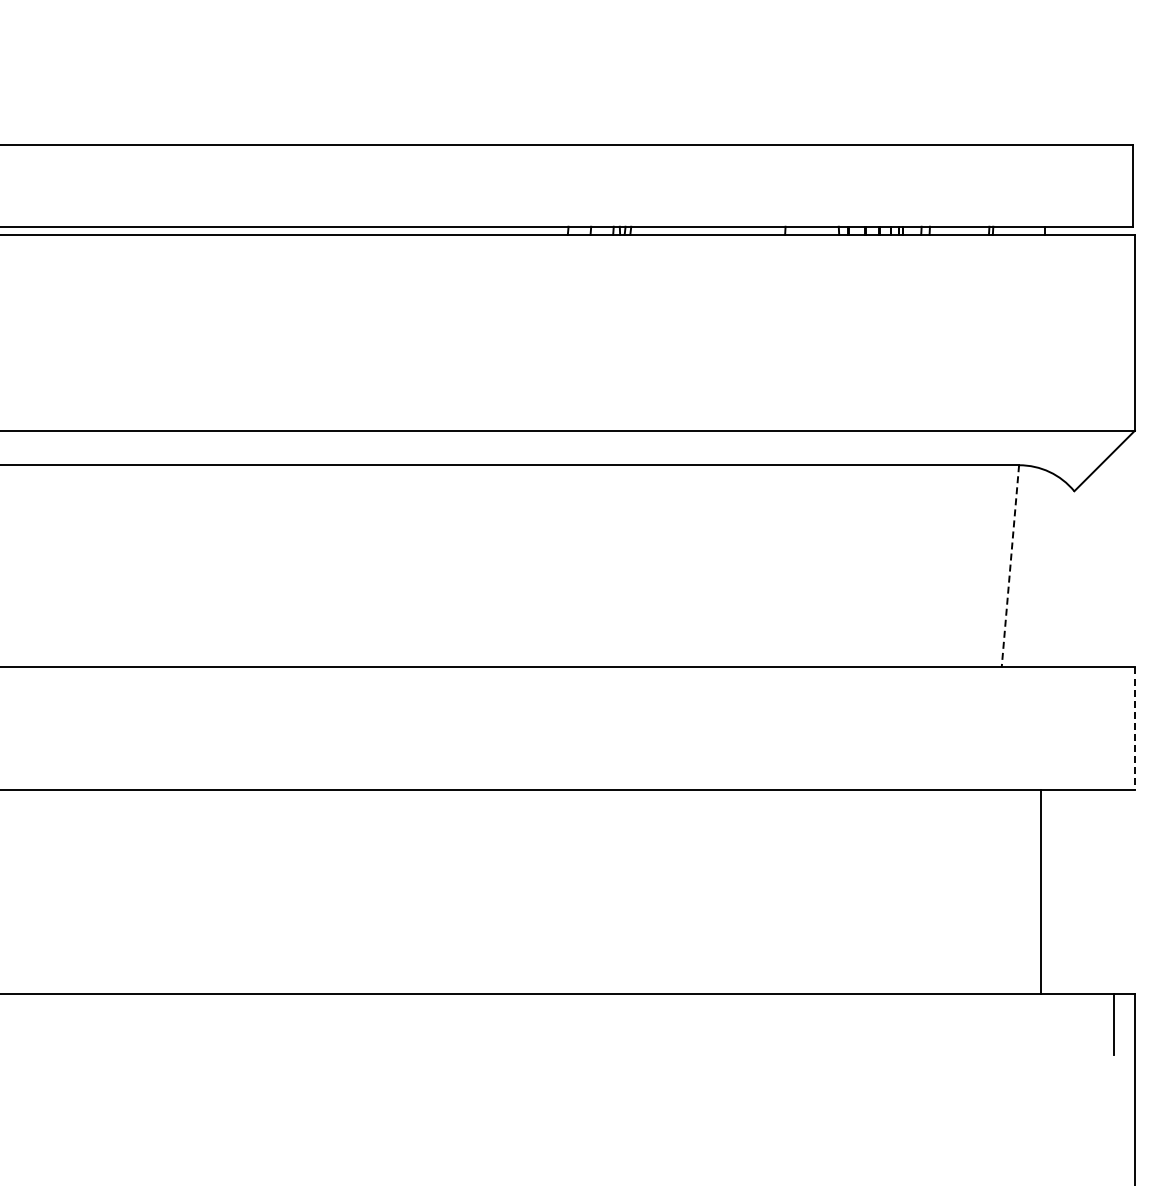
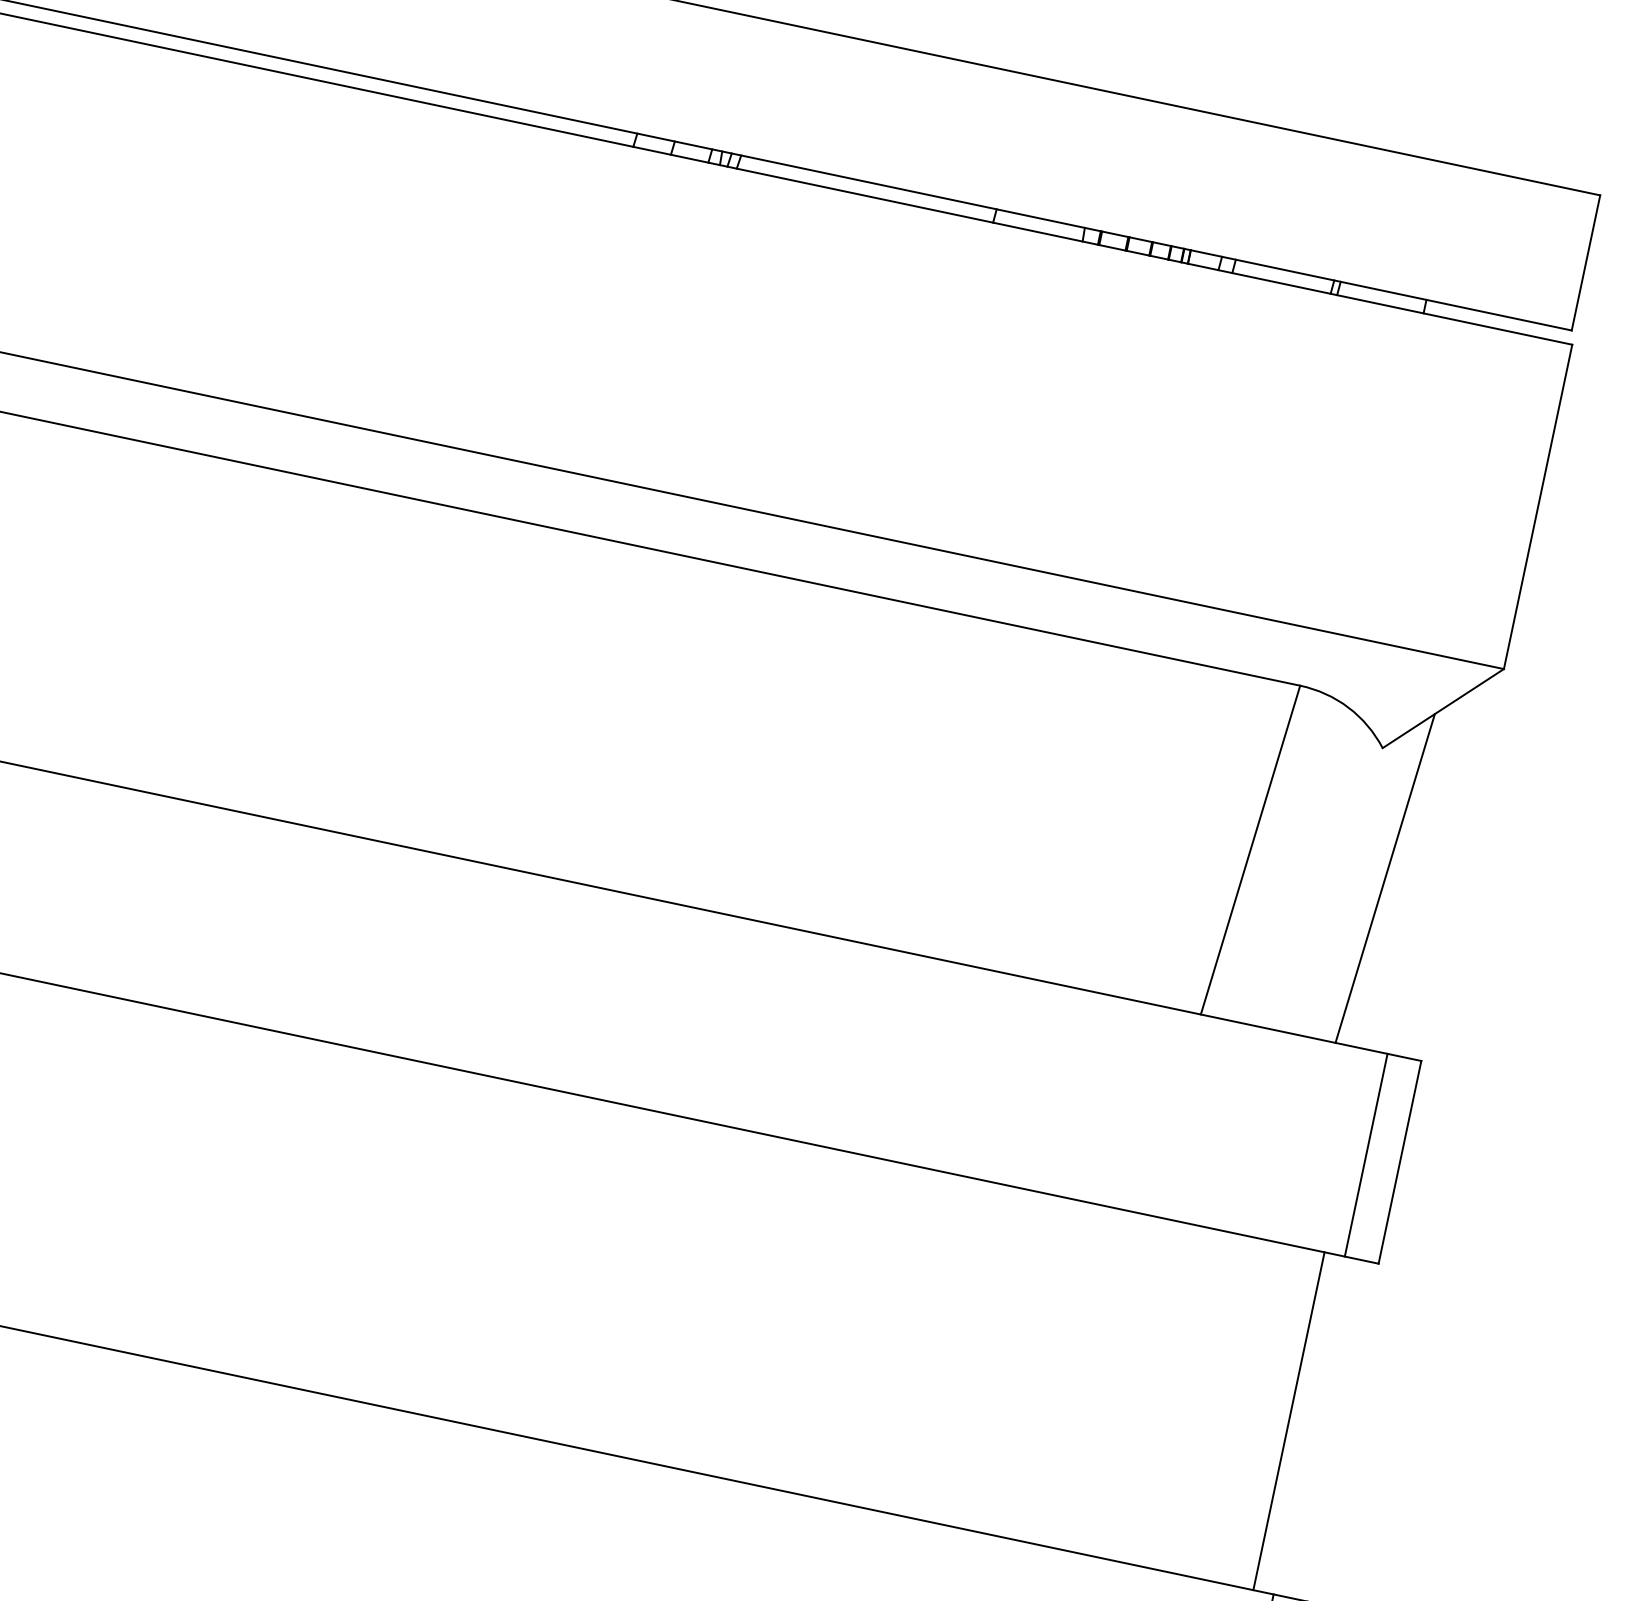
line: (1010, 566) -> (1250, 850), dashed -> solid
line: (1091, 566) -> (1384, 878), added
line: (1114, 728) -> (1366, 1154), added
line: (1134, 729) -> (1399, 1163), dashed -> solid
line: (1041, 891) -> (1289, 1420), moved

